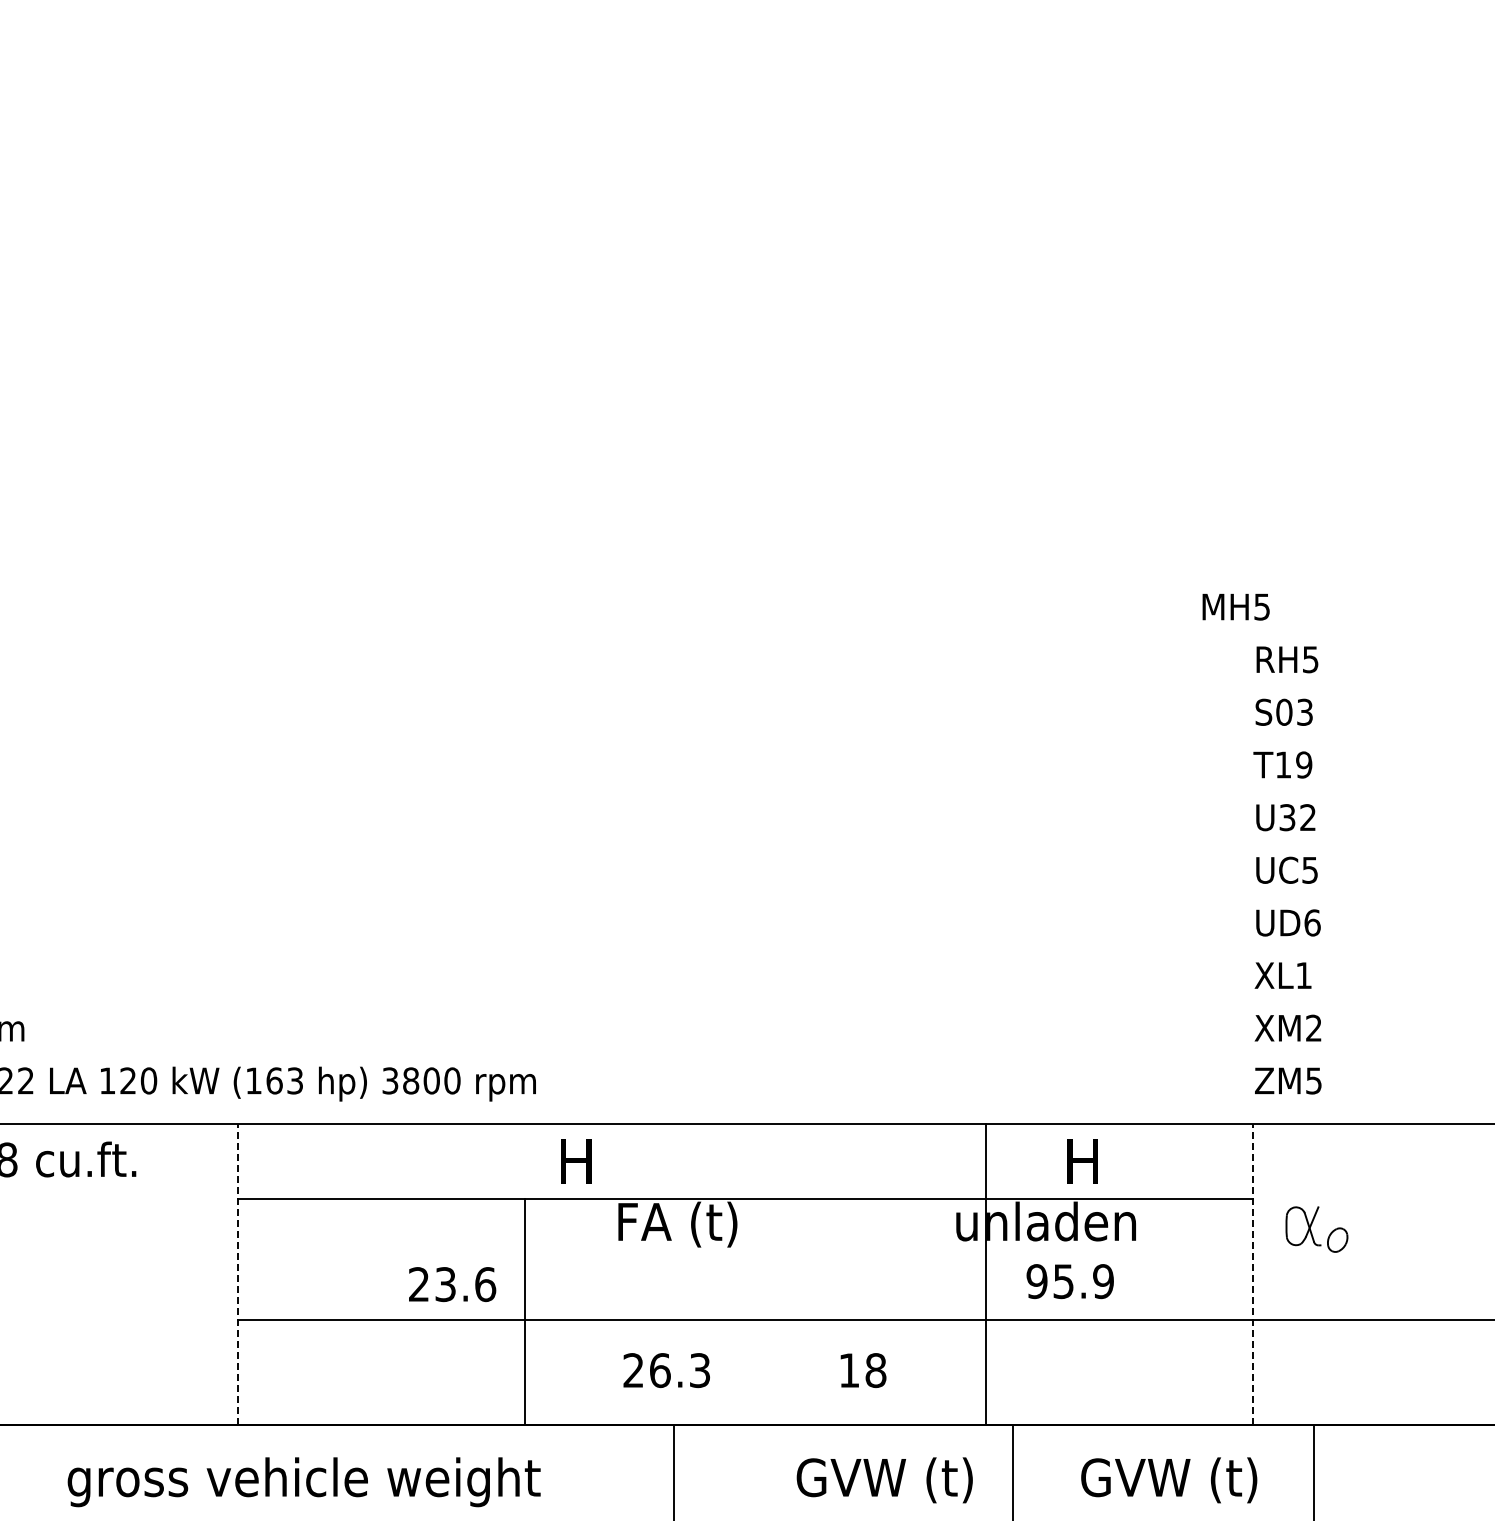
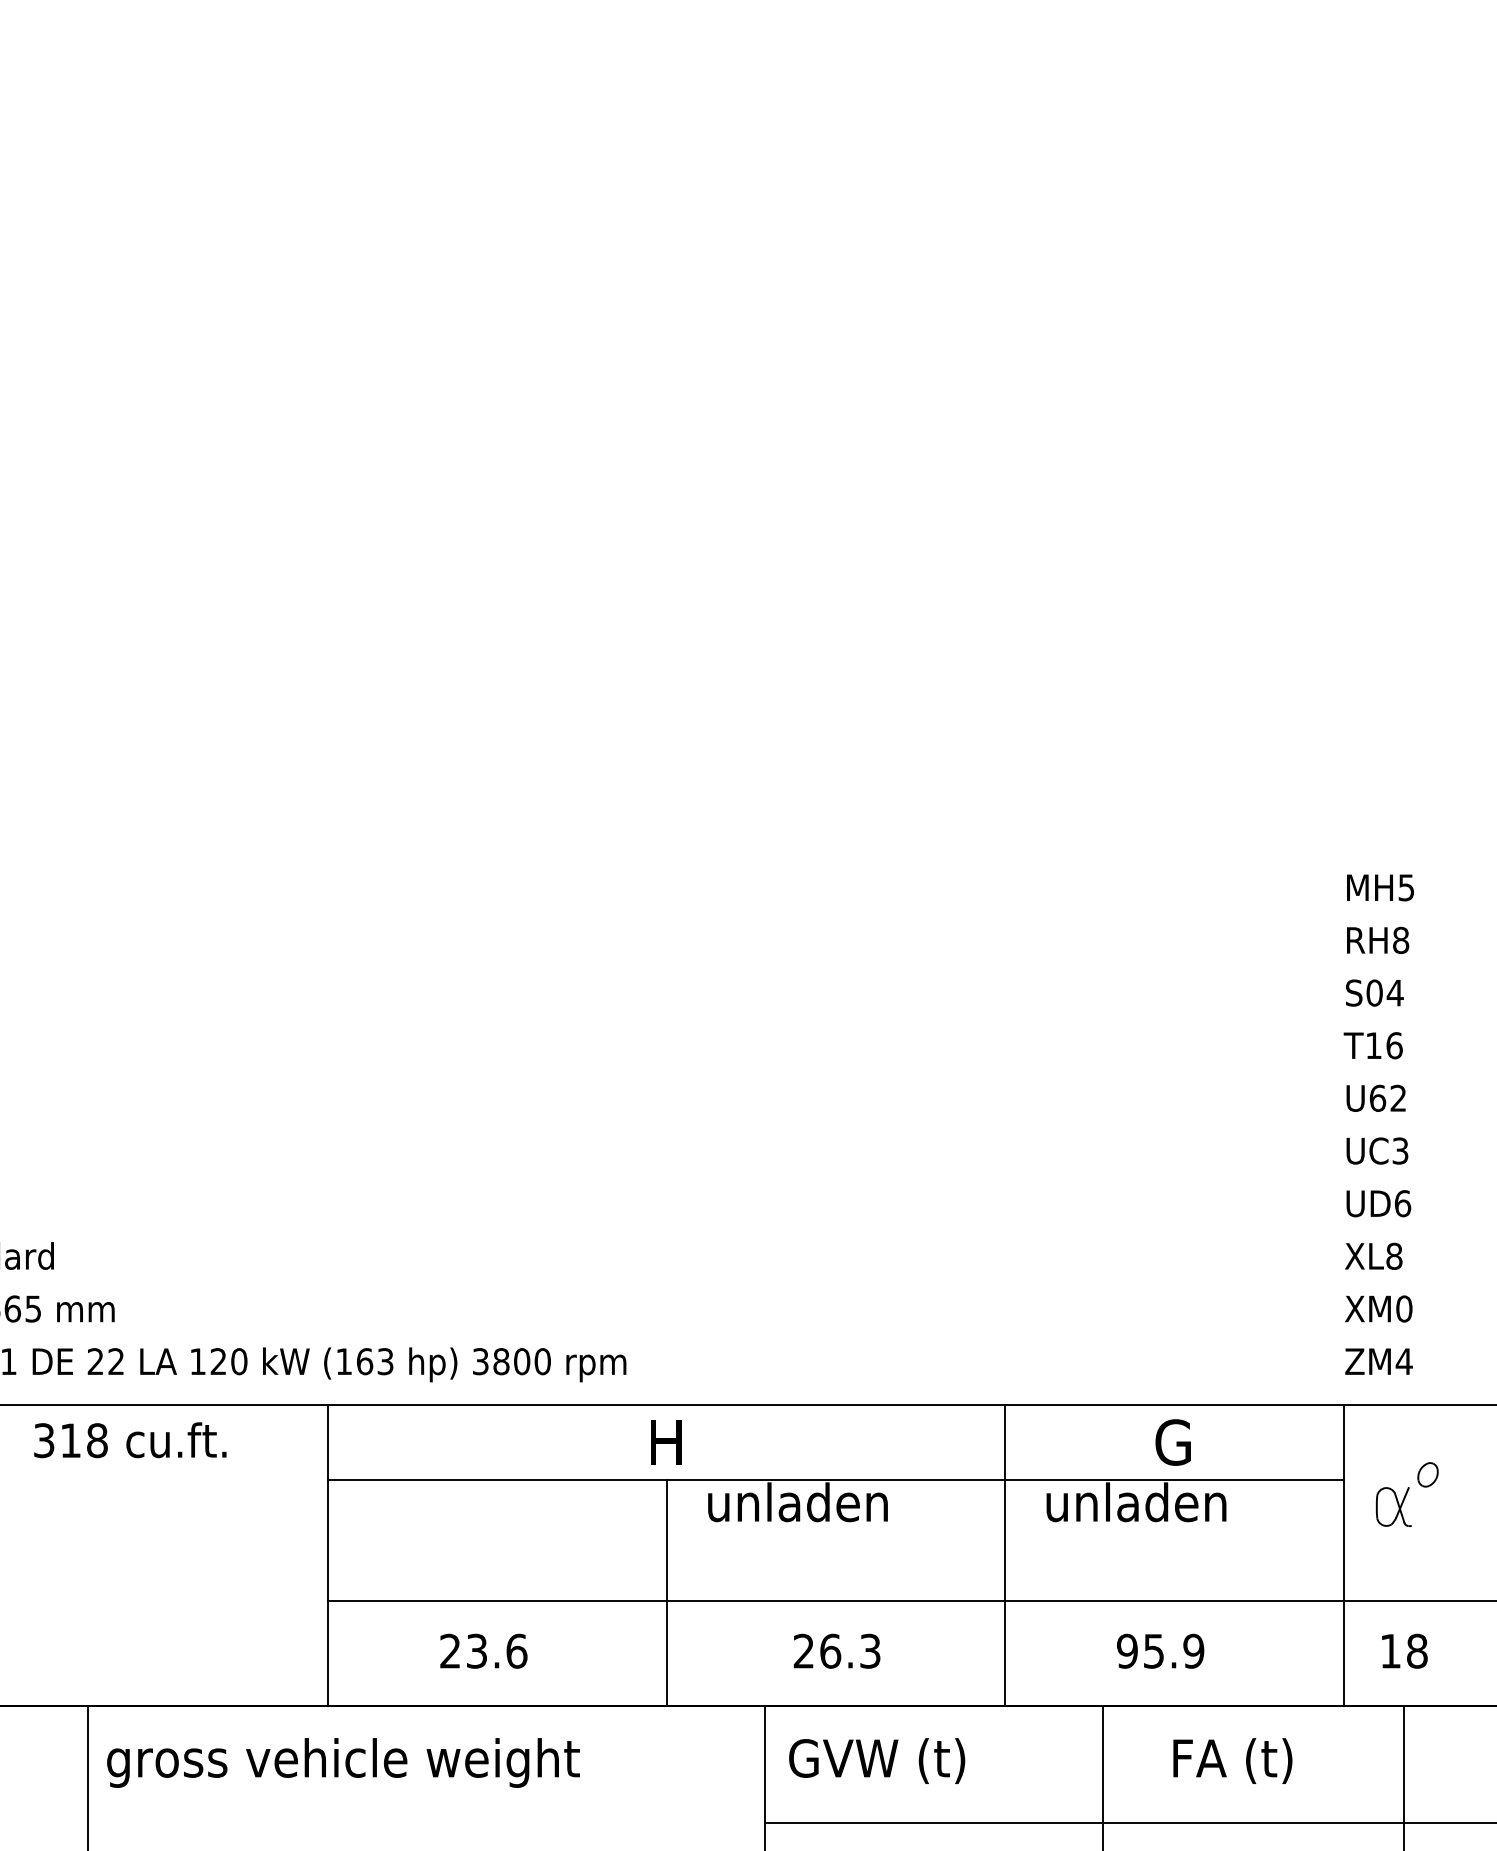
text: (1236, 606) -> (1380, 887), moved
text: (1311, 658) -> (1401, 939), RH5 -> RH8
text: (1304, 711) -> (1394, 992), S03 -> S04
text: (1304, 764) -> (1394, 1045), T19 -> T16
text: (1287, 816) -> (1377, 1097), U32 -> U62
text: (1310, 869) -> (1400, 1150), UC5 -> UC3
text: (1304, 974) -> (1394, 1255), XL1 -> XL8
text: (1314, 1027) -> (1404, 1308), XM2 -> XM0
text: (1313, 1080) -> (1403, 1361), ZM5 -> ZM4
text: (1082, 1161) -> (1172, 1442), H -> G
text: (707, 1224) -> (797, 1505), FA (t) -> unladen
part: (1337, 1239) -> (1427, 1474), moved
line: (238, 1273) -> (328, 1554), dashed -> solid
line: (986, 1273) -> (1005, 1554), moved
line: (1253, 1273) -> (1343, 1554), dashed -> solid
text: (1070, 1280) -> (1160, 1650), moved
text: (452, 1283) -> (483, 1650), moved
line: (525, 1311) -> (666, 1592), moved
text: (666, 1369) -> (836, 1650), moved
text: (863, 1369) -> (1404, 1650), moved
text: (885, 1479) -> (877, 1760), moved
text: (1169, 1479) -> (1259, 1760), GVW (t) -> FA (t)
text: (304, 1481) -> (343, 1762), moved

